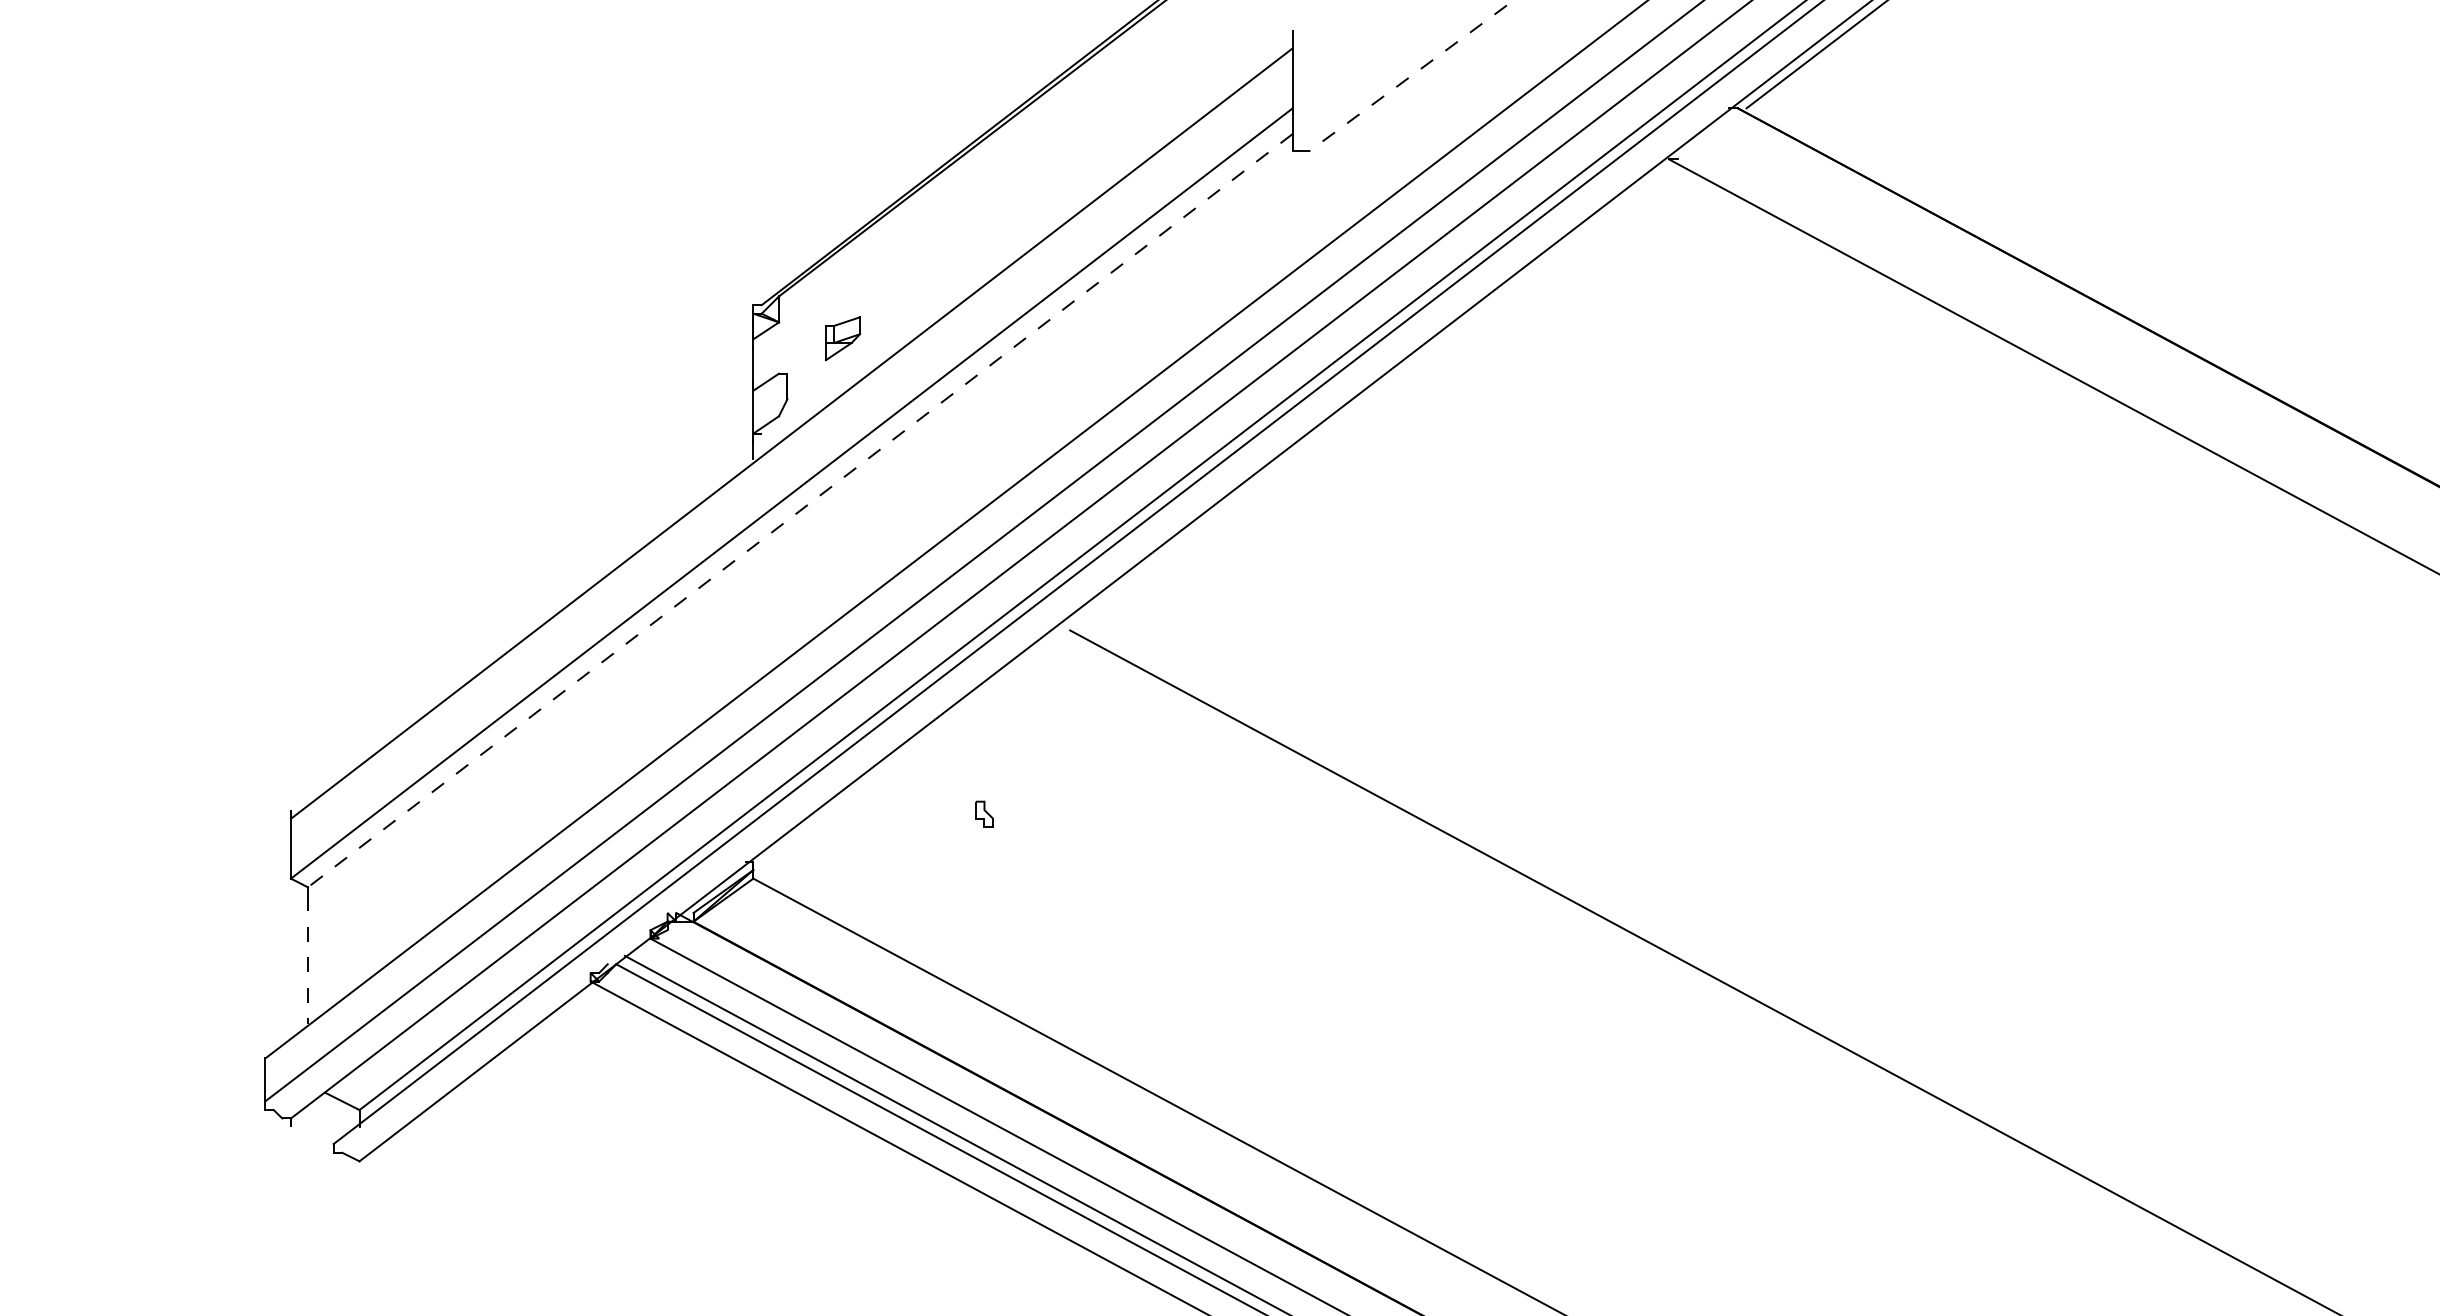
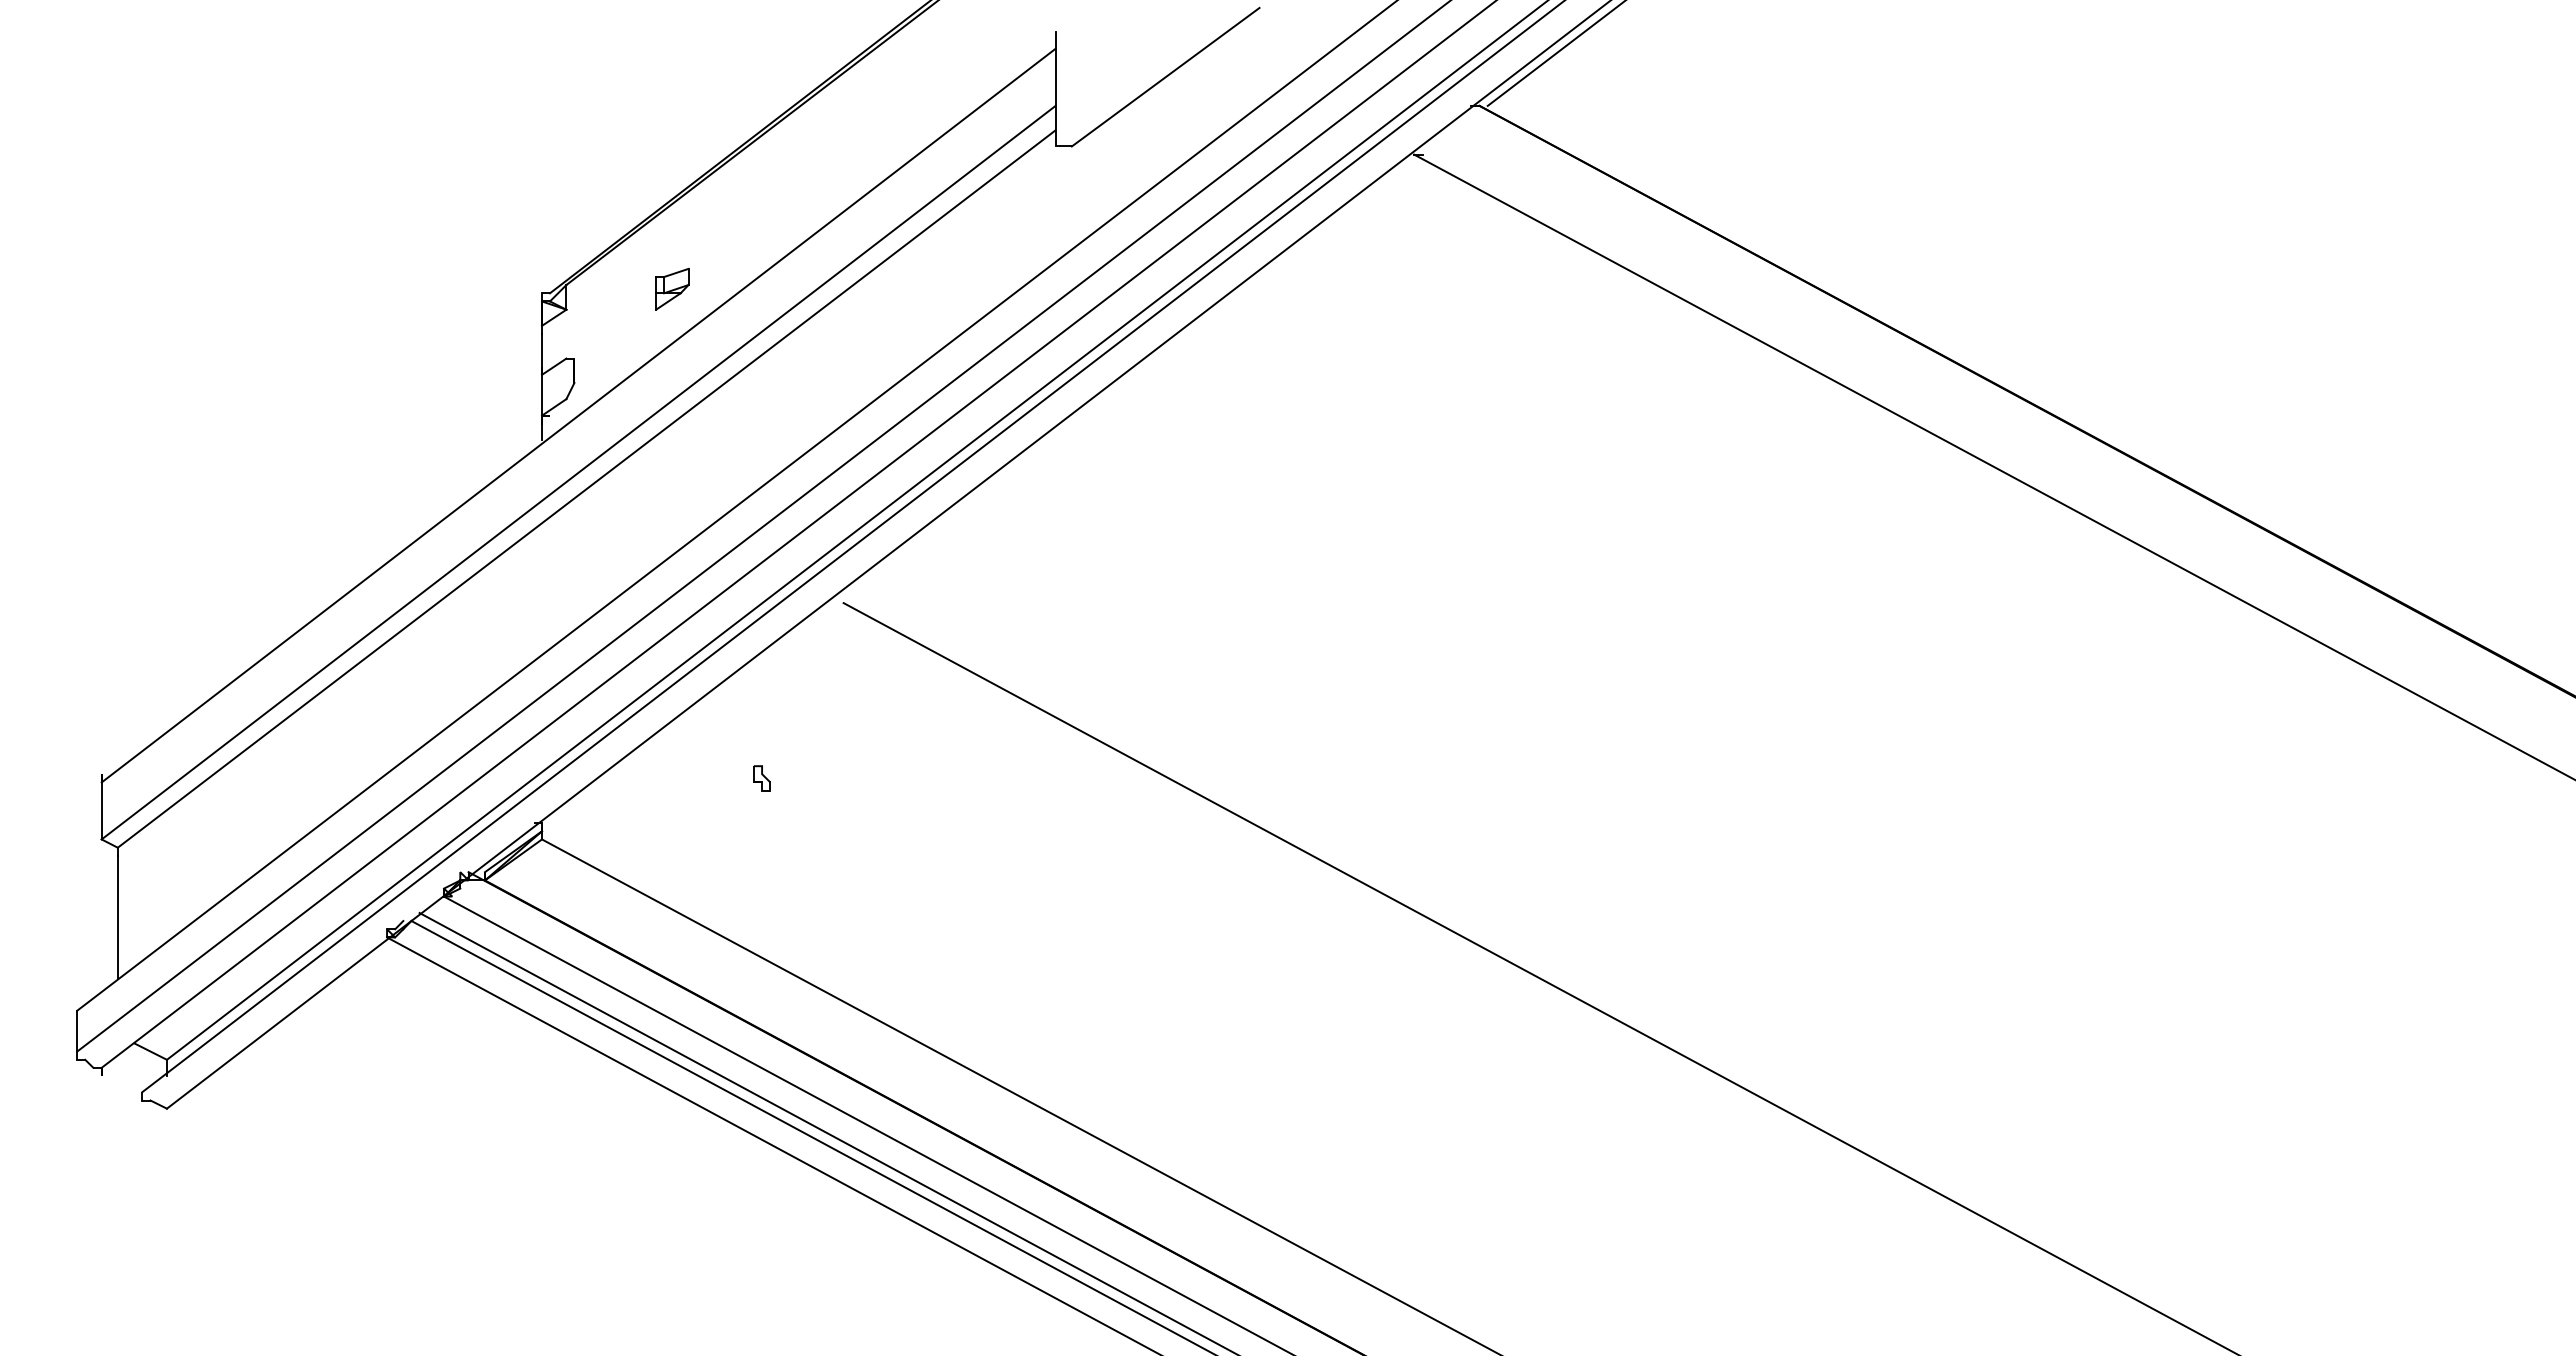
line: (1408, 78) -> (1165, 77), dashed -> solid
part: (843, 337) -> (672, 288), moved
line: (800, 511) -> (586, 489), dashed -> solid
line: (307, 960) -> (117, 917), dashed -> solid

